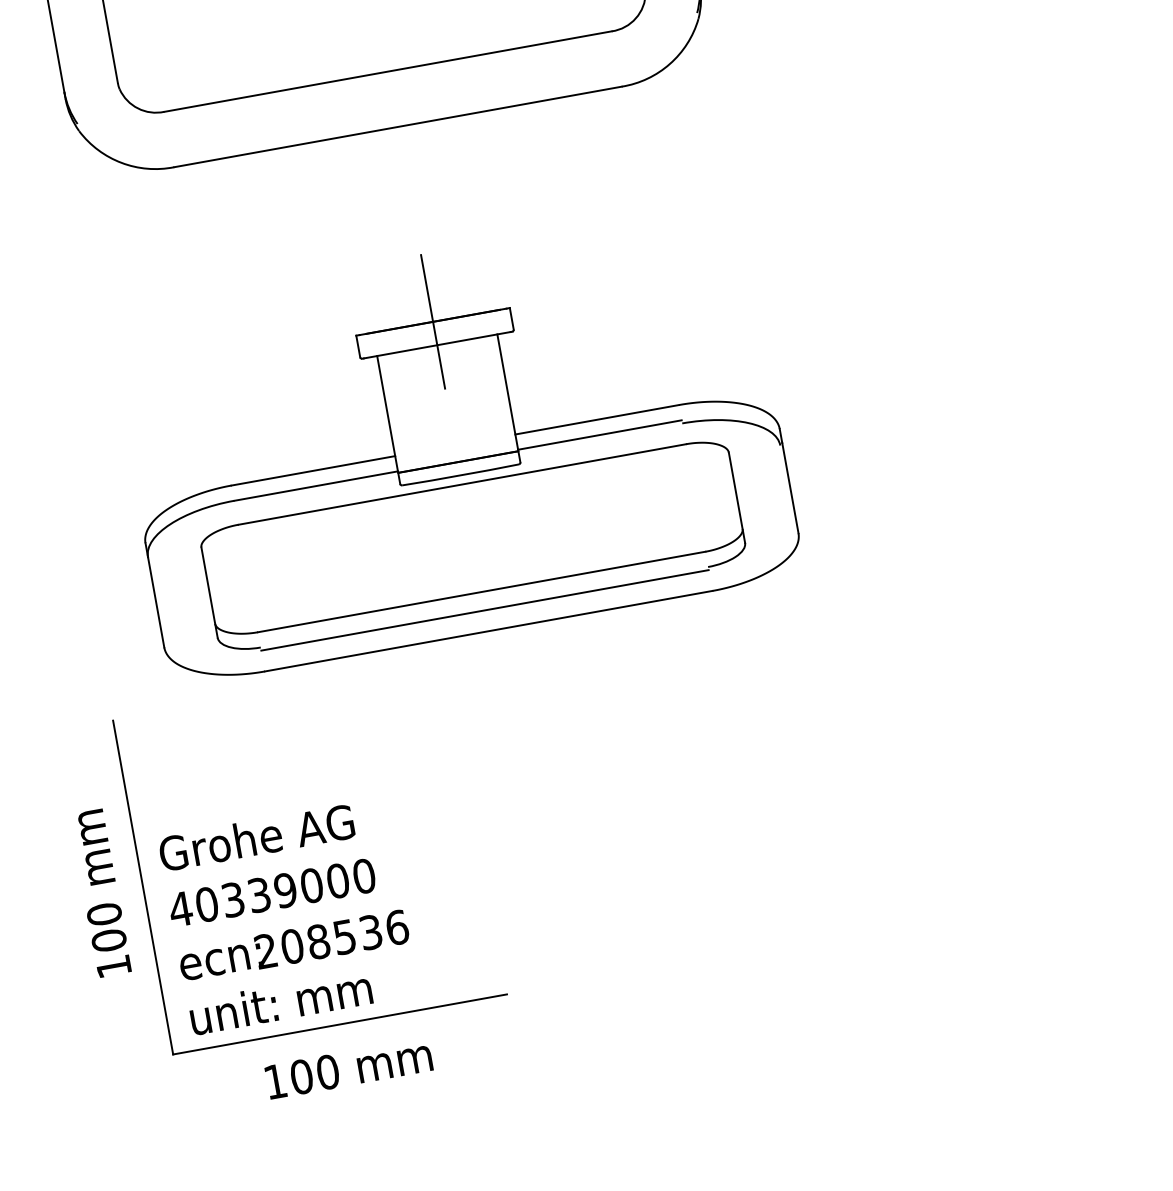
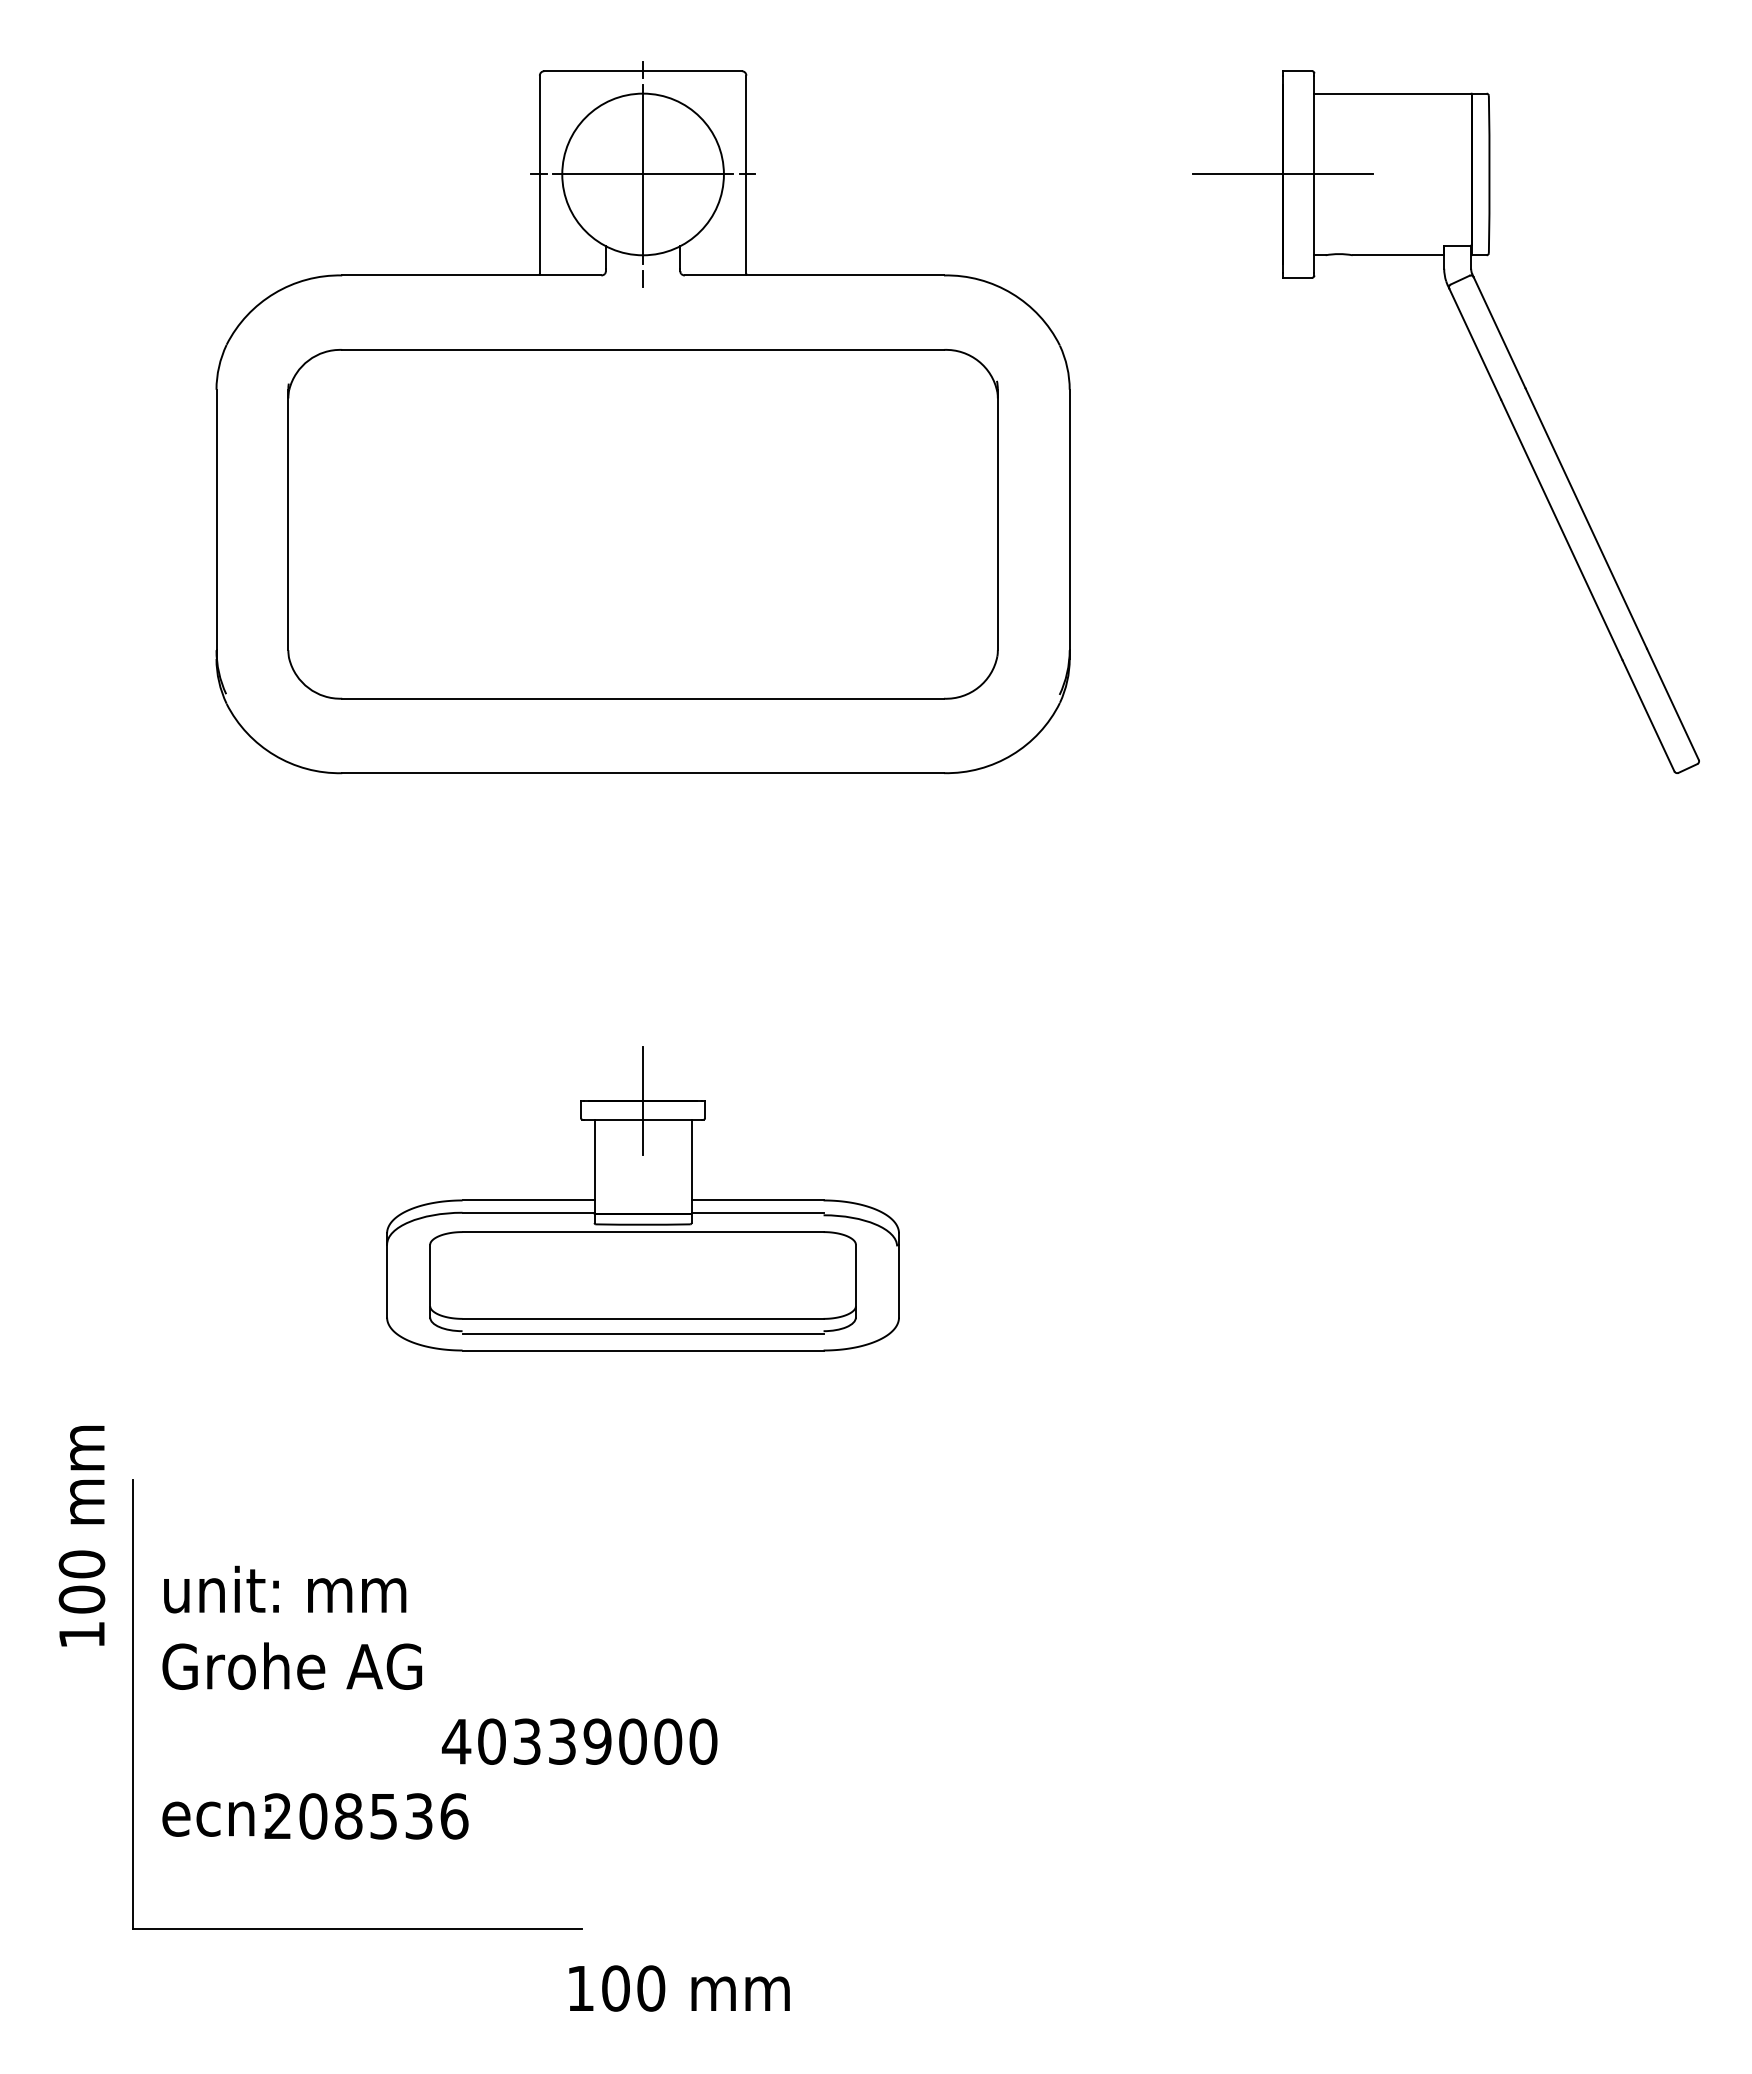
part: (454, 443) -> (642, 1198), size x0.6
text: (272, 892) -> (579, 1741), moved
text: (100, 893) -> (81, 1536), moved
text: (281, 1002) -> (285, 1589), moved
text: (348, 1068) -> (679, 1988), moved

